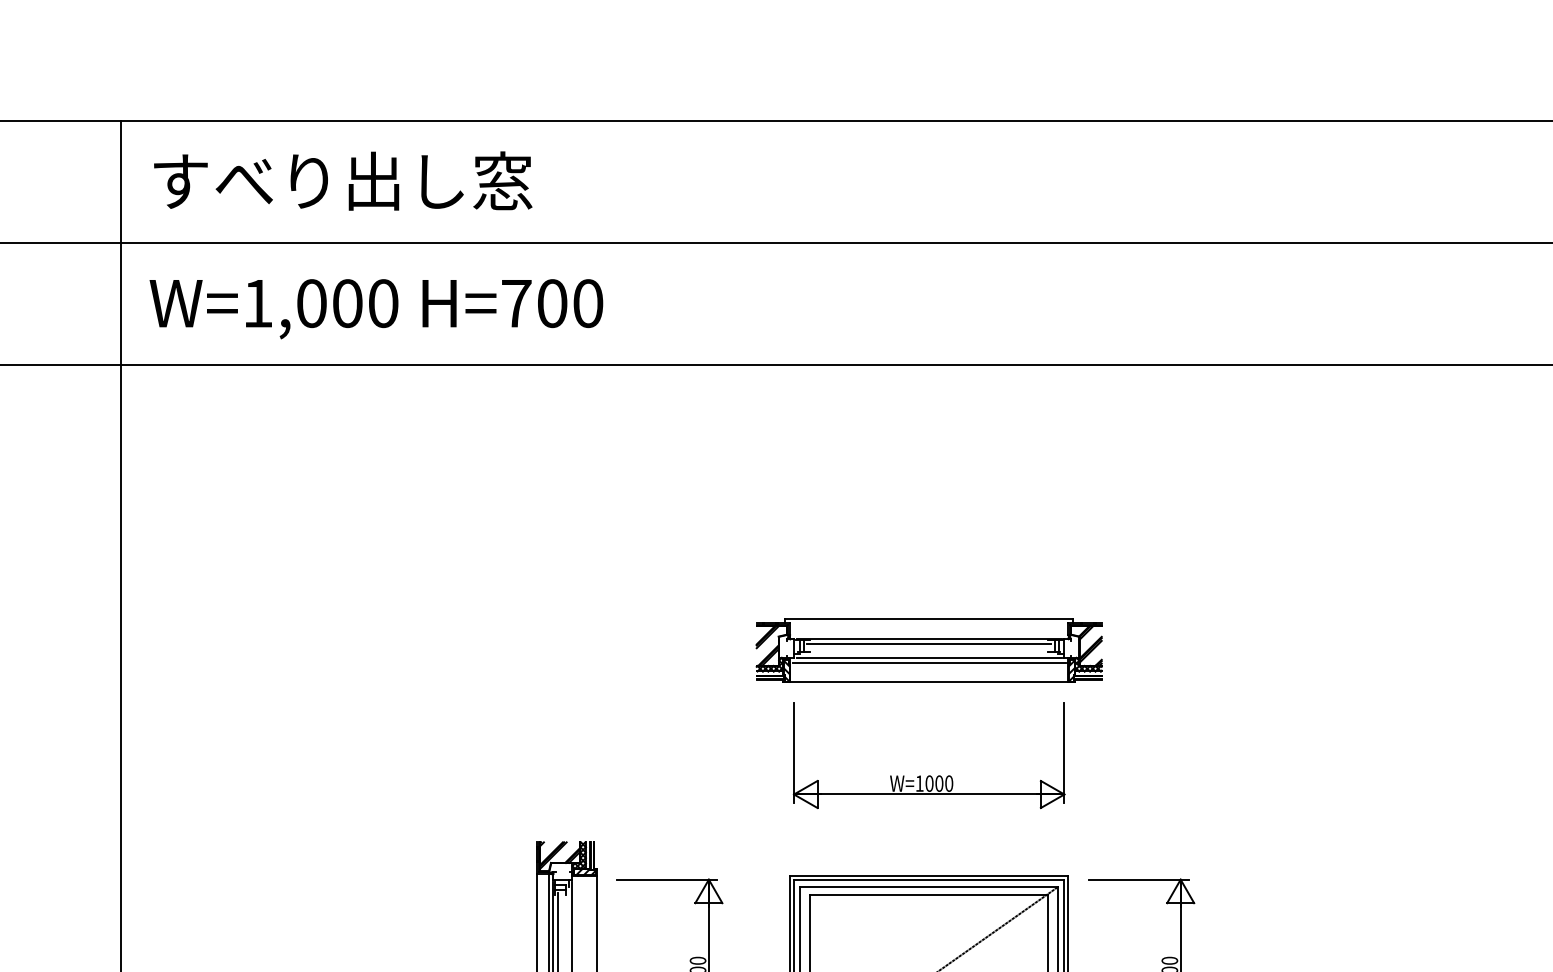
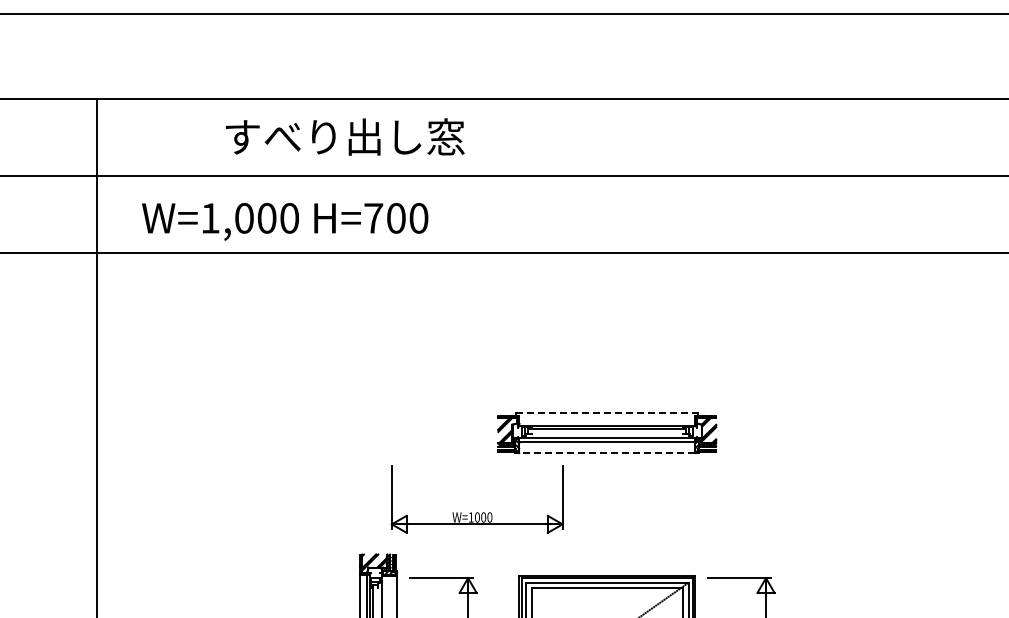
text: (342, 180) -> (344, 136), moved
text: (376, 308) -> (285, 221), moved
line: (929, 618) -> (607, 413), solid -> dashed
line: (929, 682) -> (607, 453), solid -> dashed
part: (928, 775) -> (476, 512), moved

